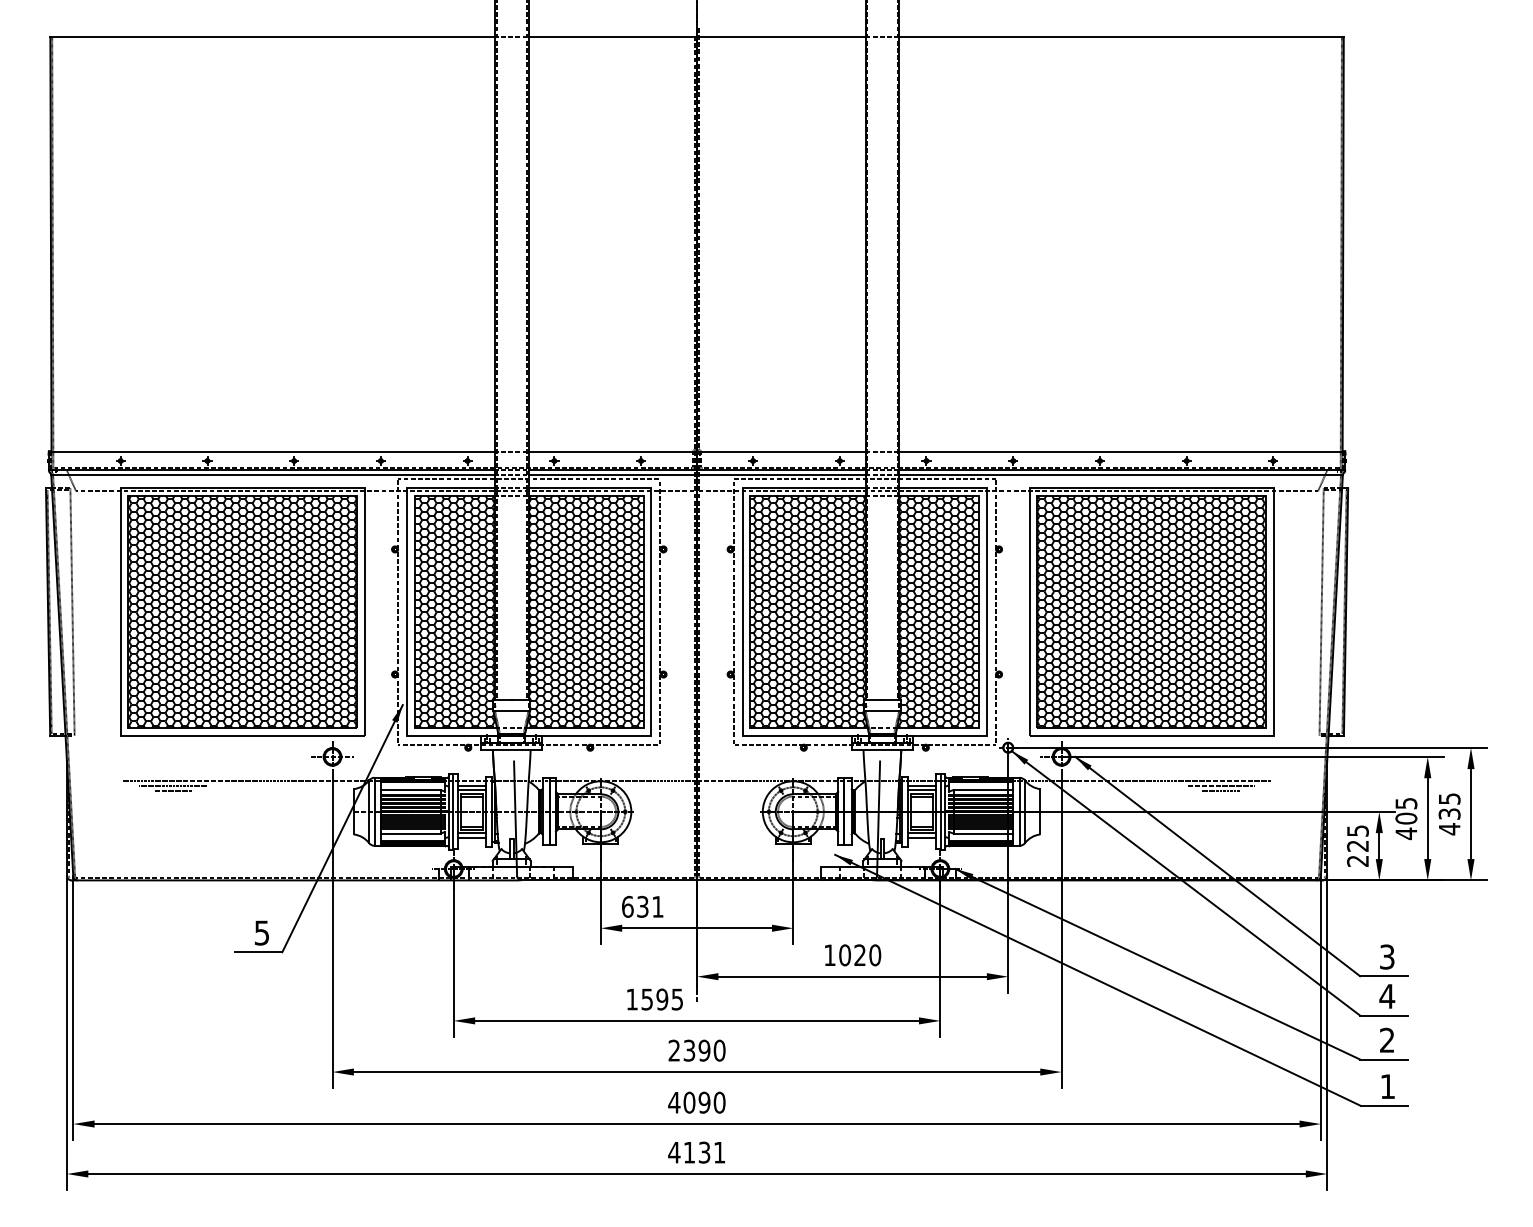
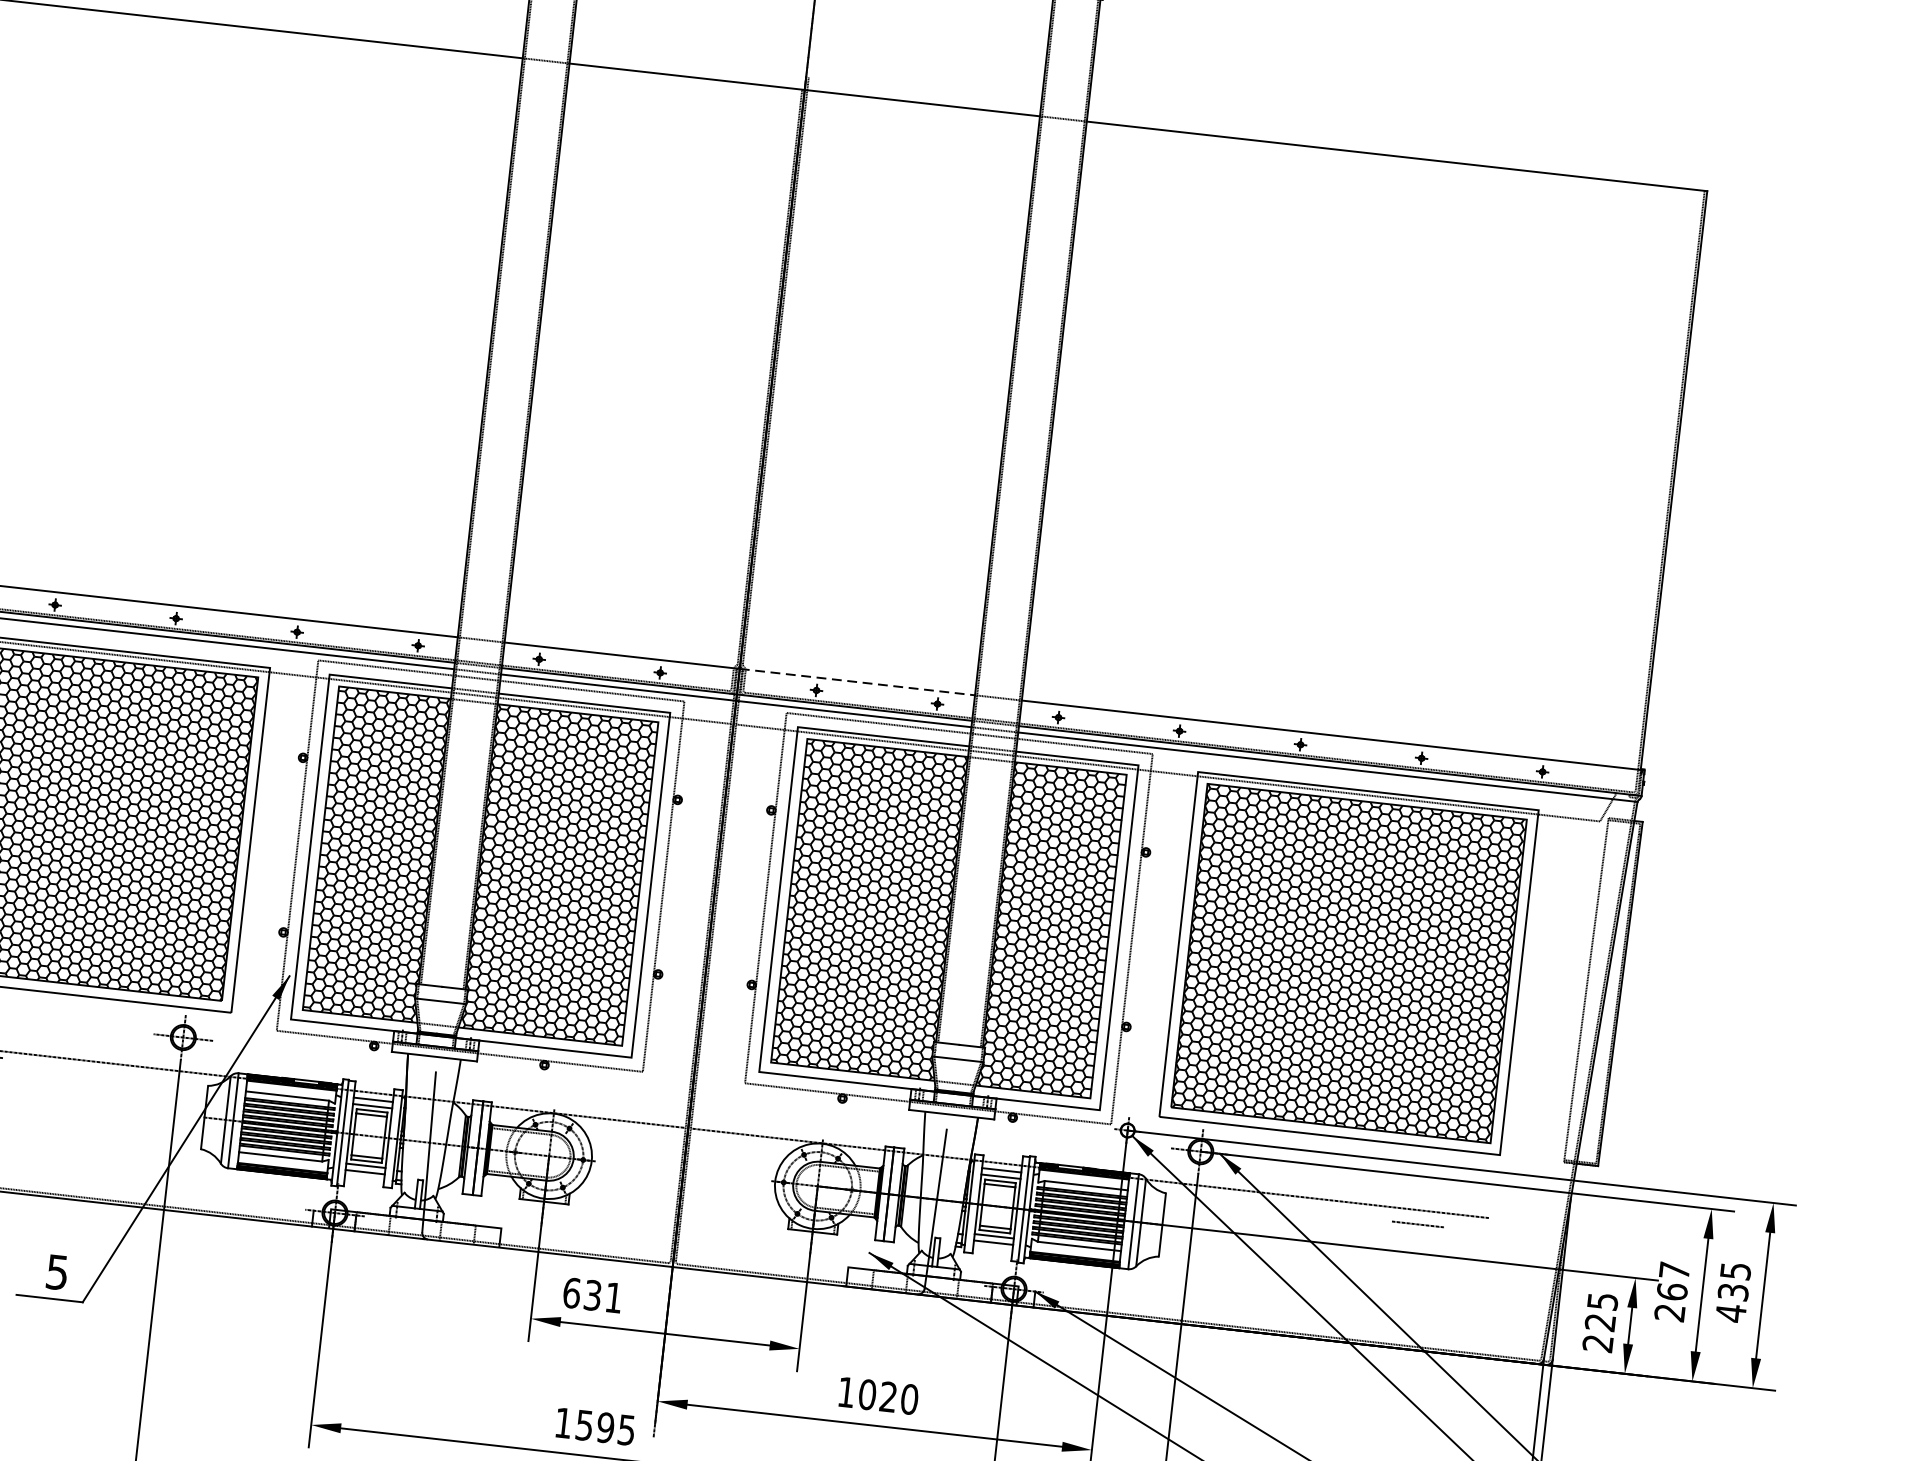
line: (781, 451) -> (857, 681), solid -> dashed
line: (1220, 785) -> (1418, 1216), removed
text: (1406, 819) -> (1672, 1293), 405 -> 267

